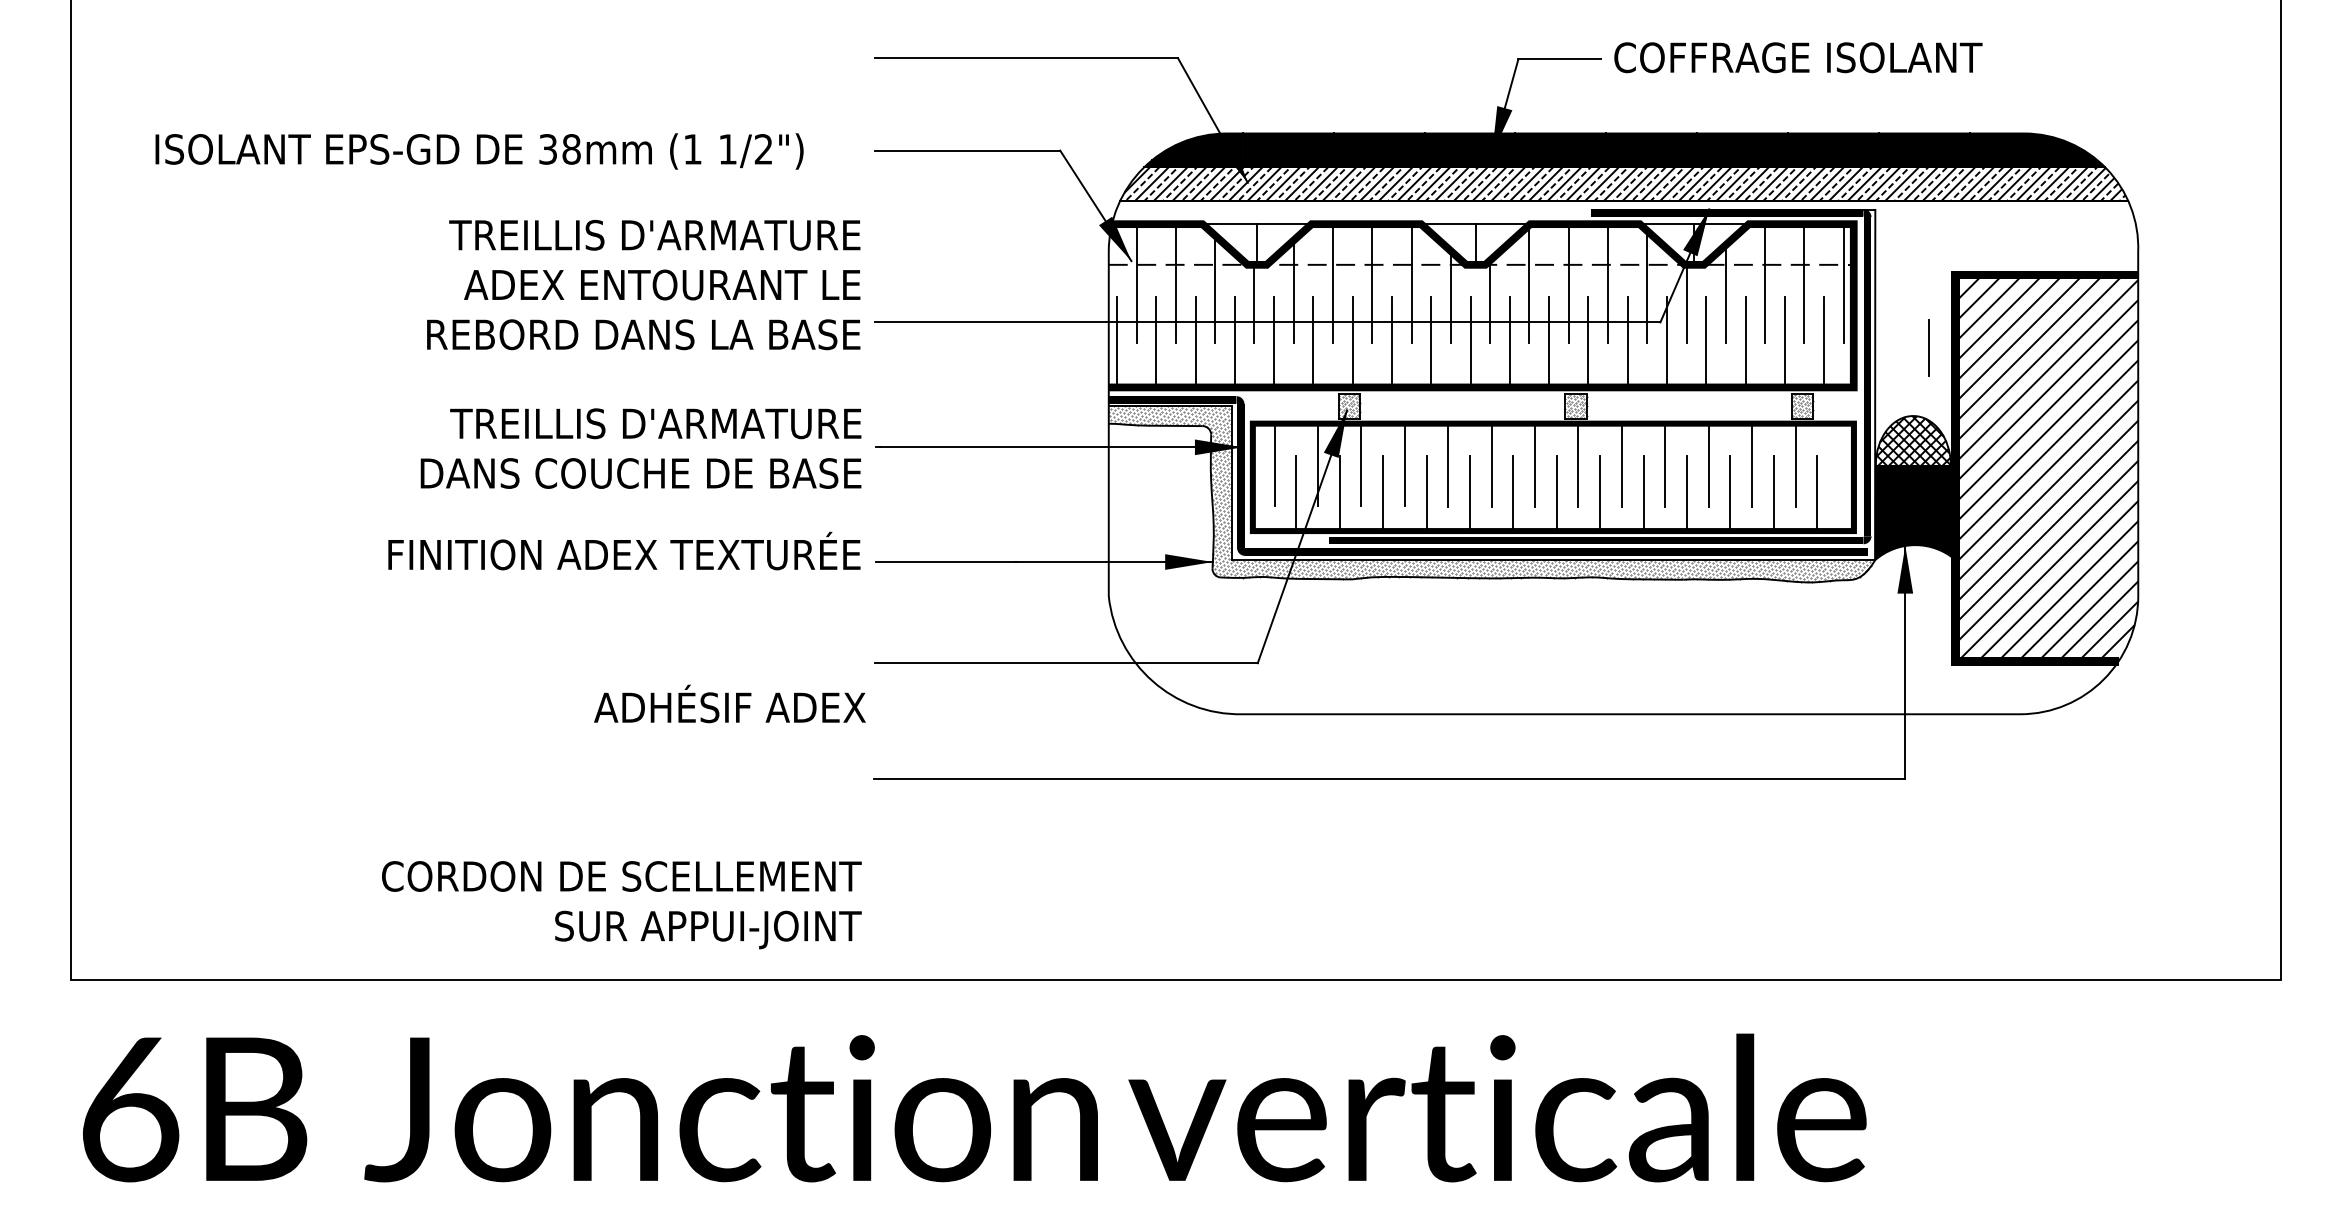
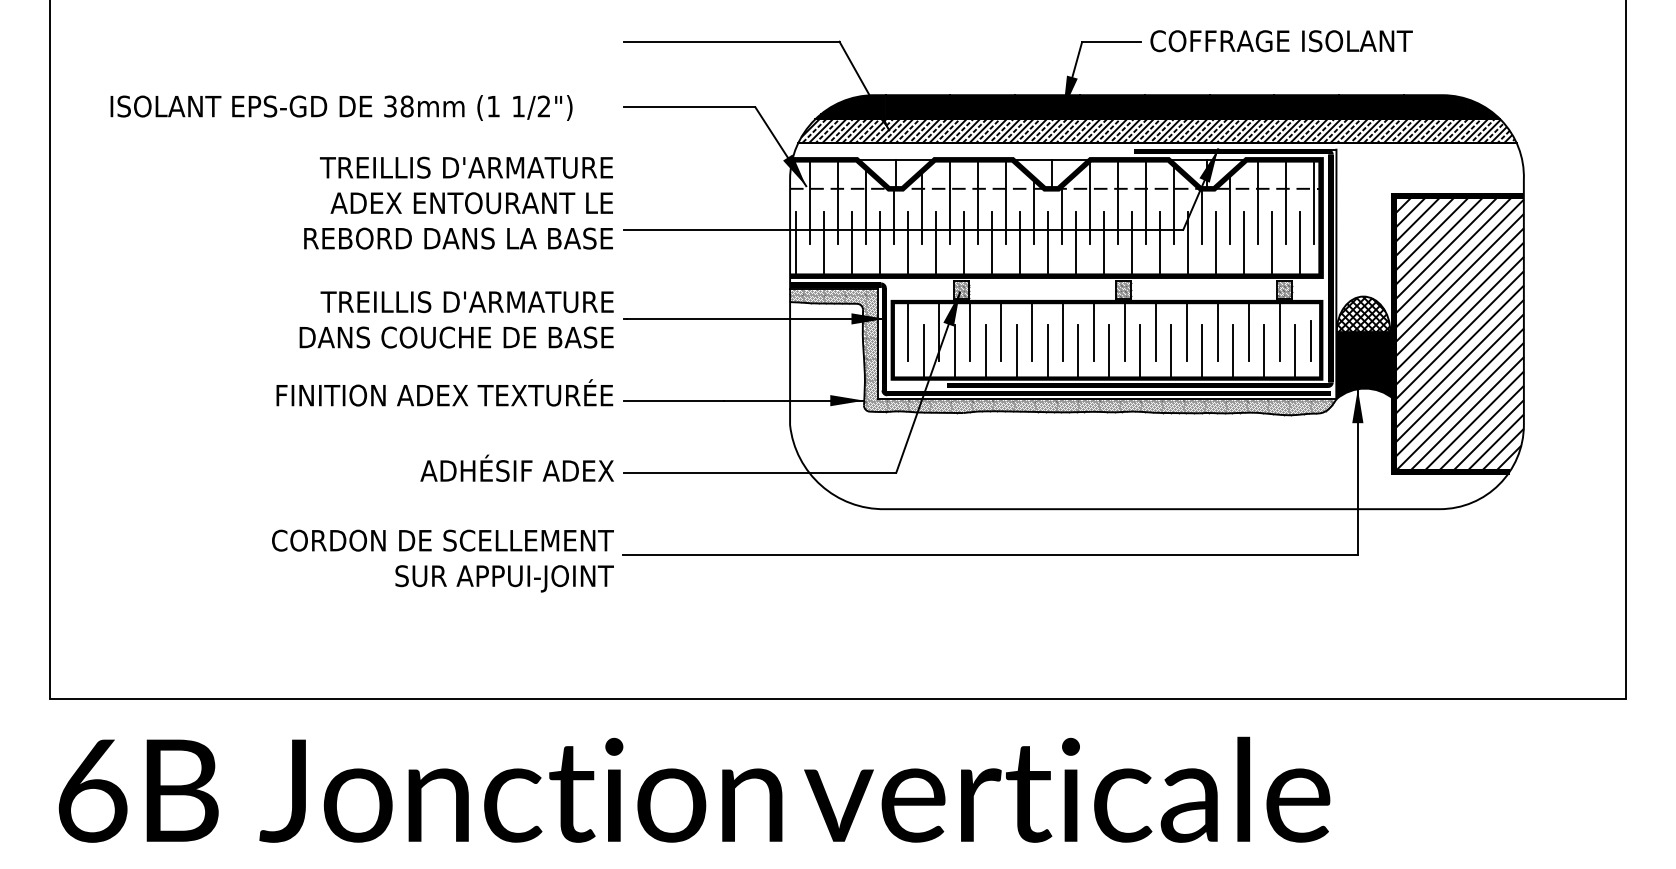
line: (1928, 347) -> (1310, 341), moved
text: (729, 703) -> (516, 468), moved
text: (621, 905) -> (442, 561), moved

